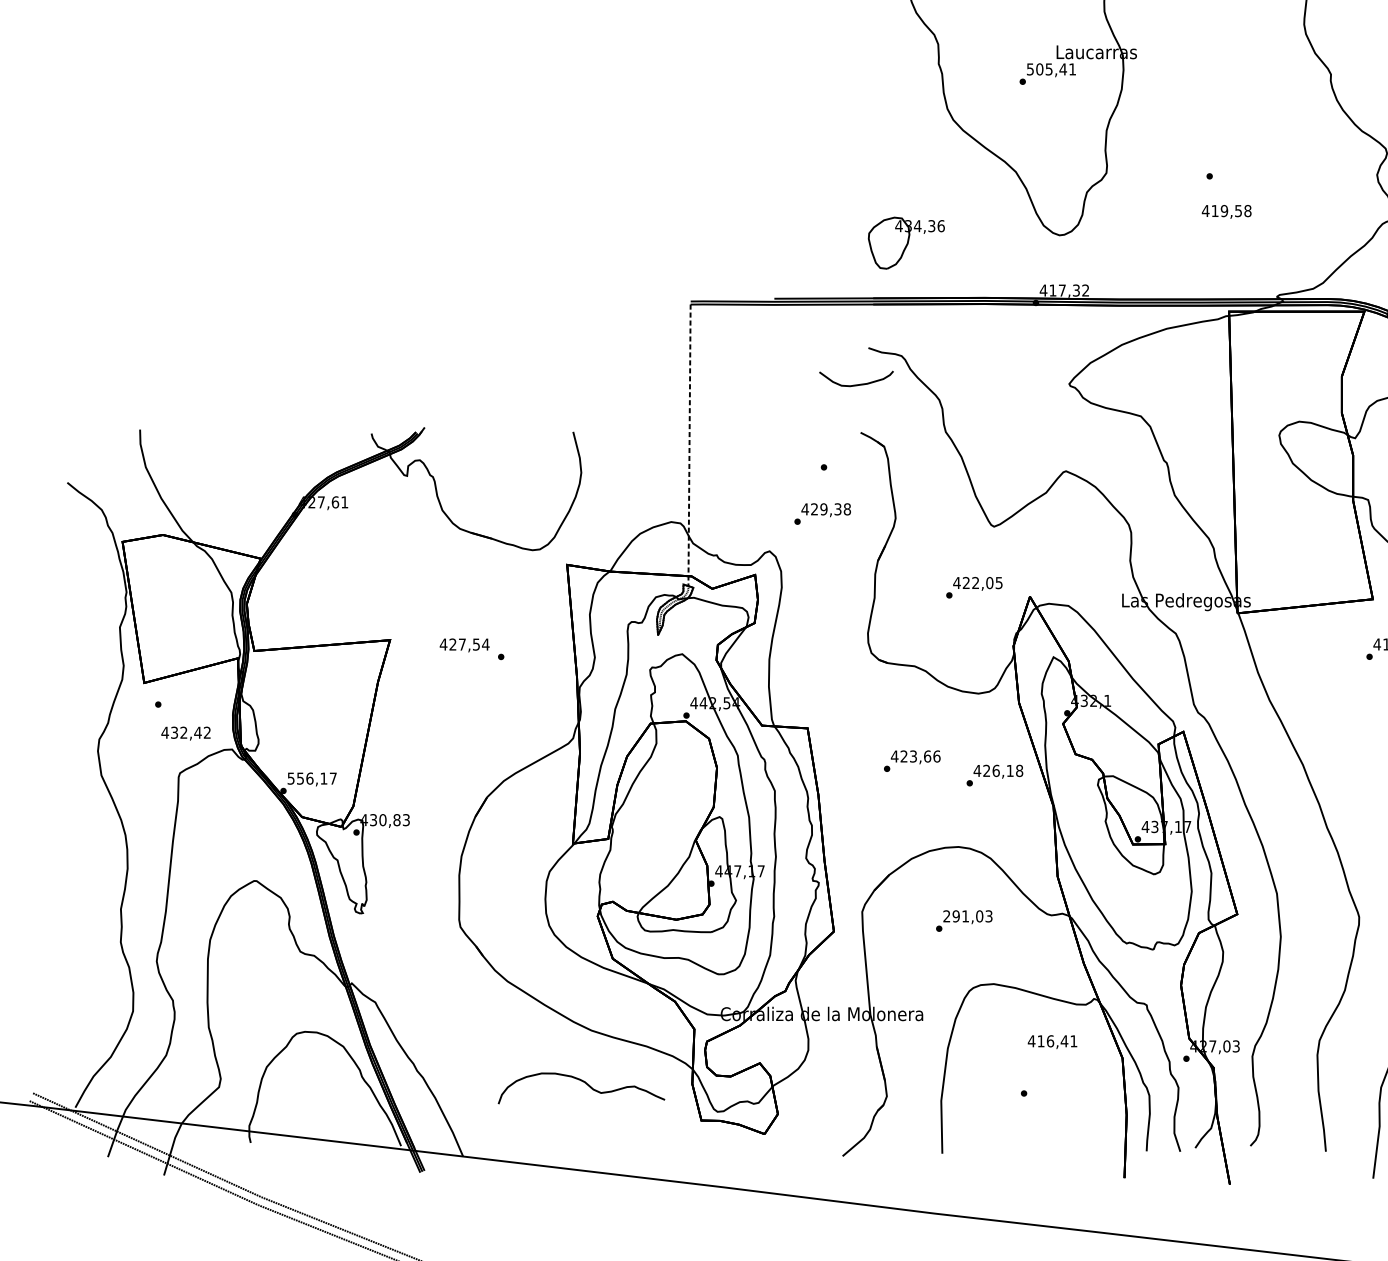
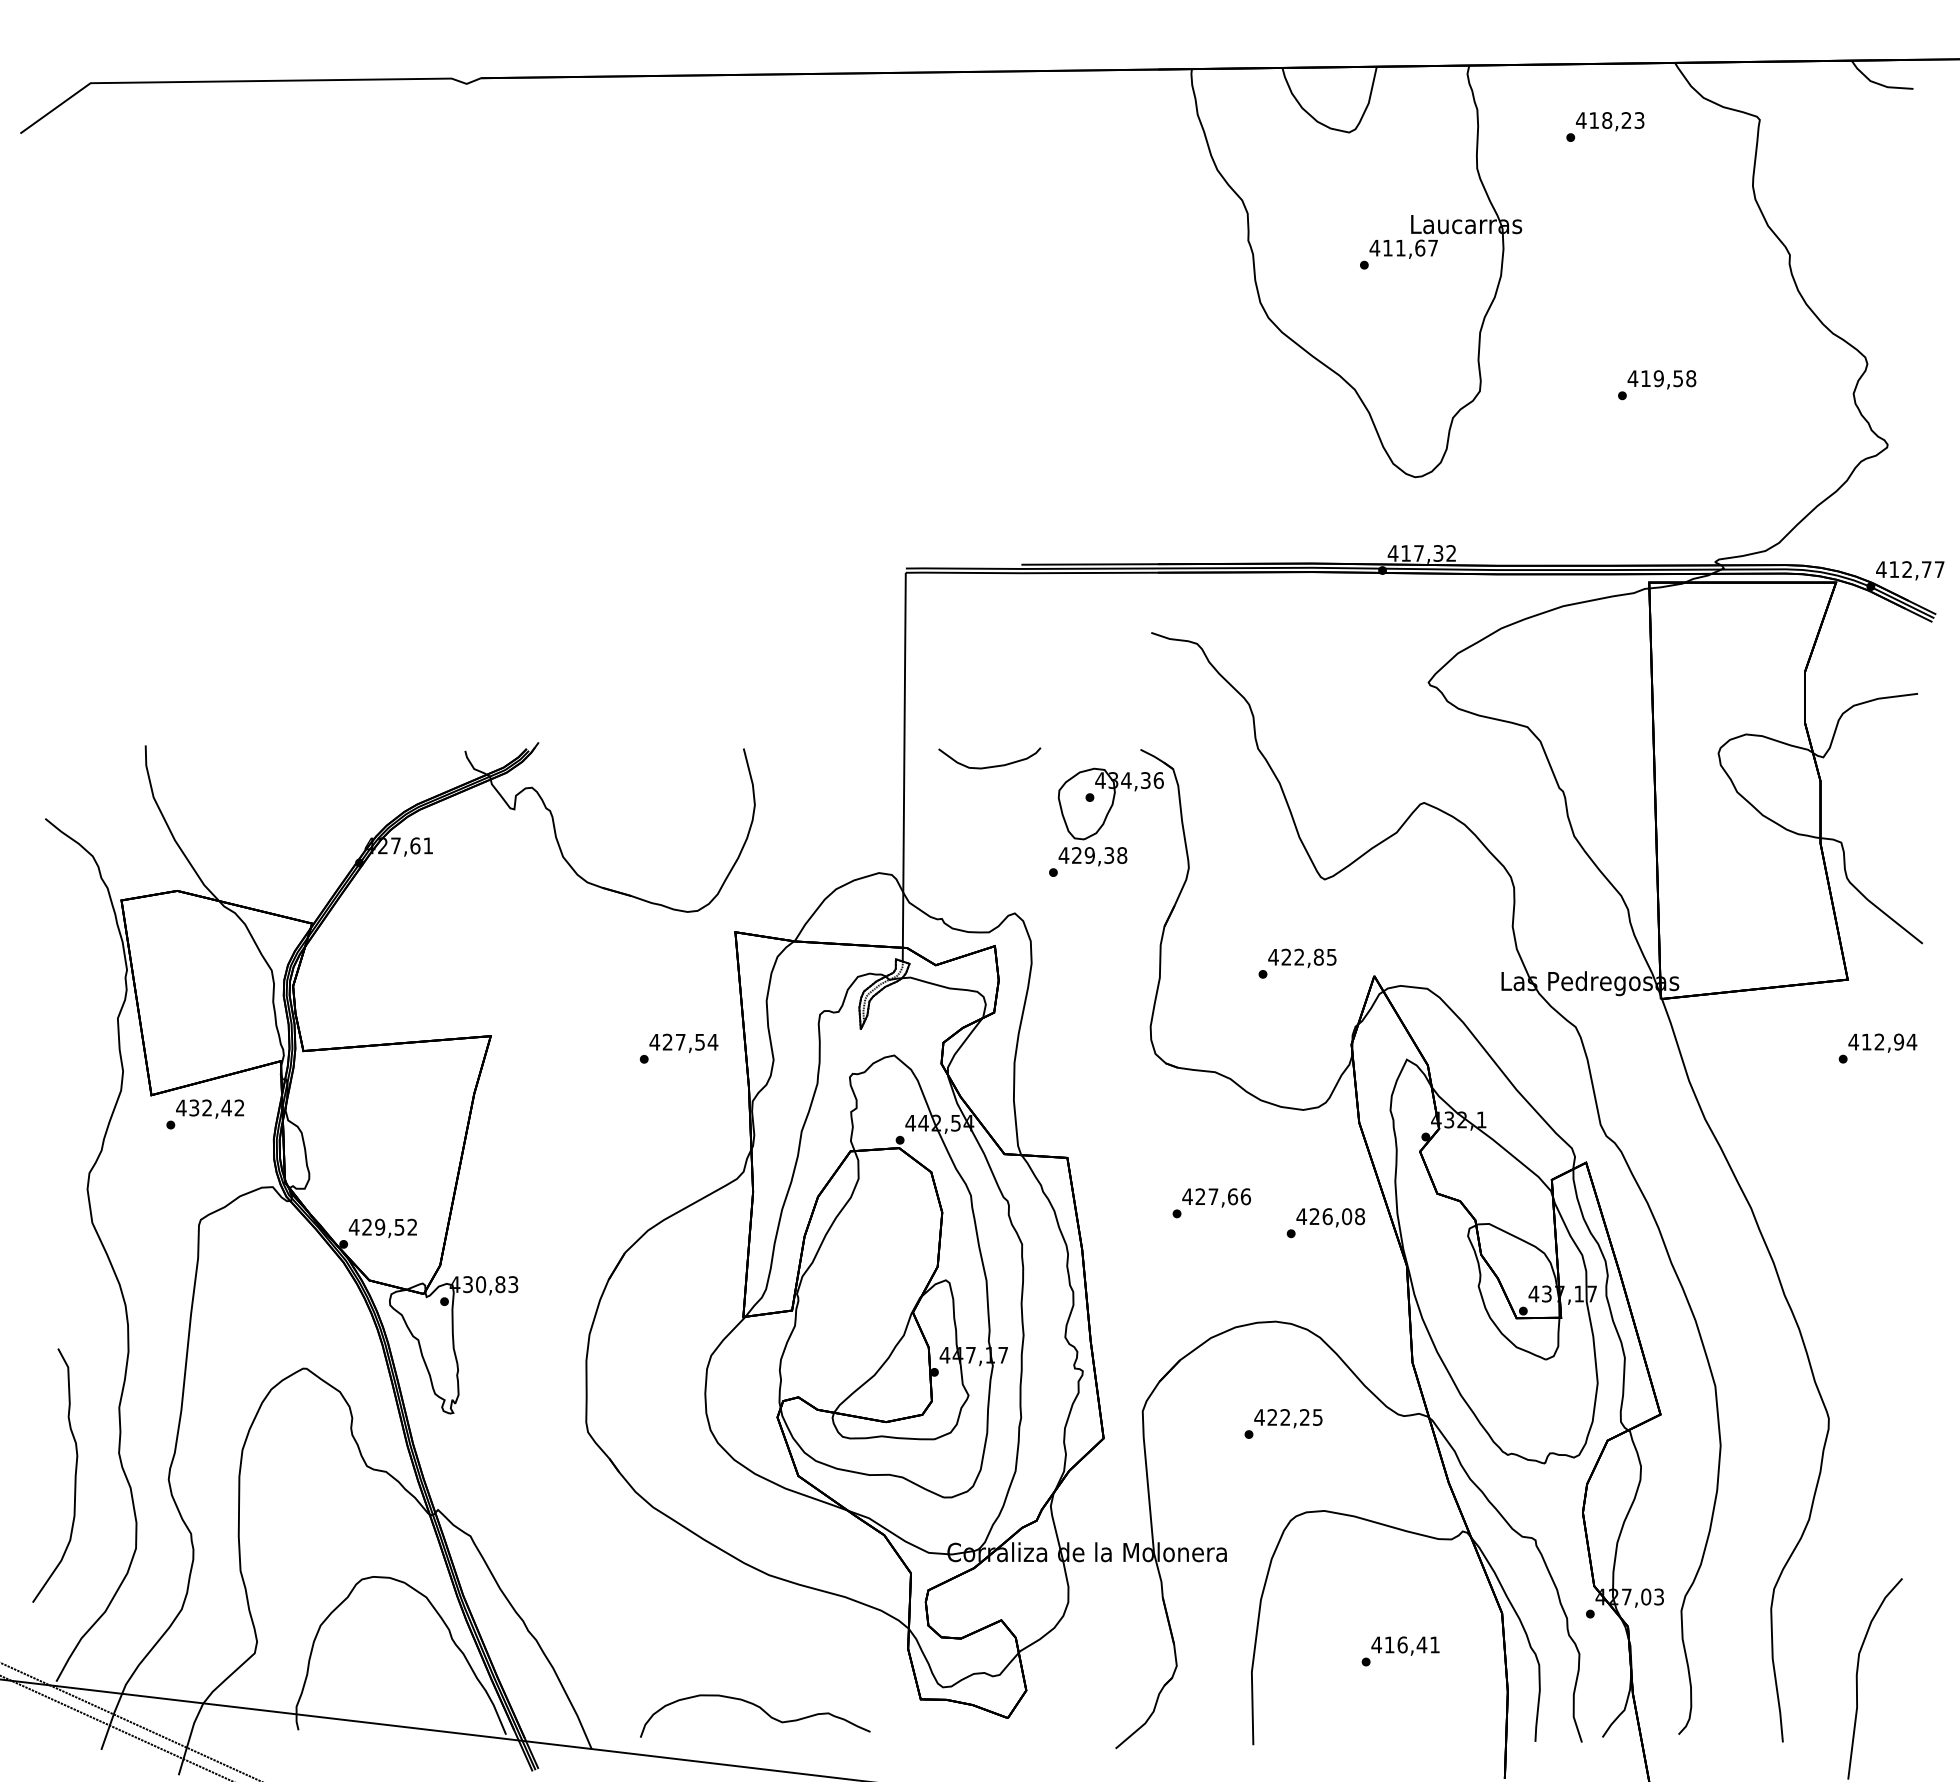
text: (1051, 68) -> (1403, 247), 505,41 -> 411,67
text: (1226, 211) -> (1661, 379), moved
part: (906, 242) -> (1110, 803), moved
curve: (856, 384) -> (989, 766), moved
line: (689, 445) -> (904, 767), dashed -> solid
text: (989, 583) -> (1318, 957), 422,05 -> 422,85
text: (464, 645) -> (683, 1043), moved
text: (185, 733) -> (209, 1108), moved
text: (913, 756) -> (1213, 1196), 423,66 -> 427,66
text: (1010, 770) -> (1347, 1216), 426,18 -> 426,08
text: (311, 778) -> (382, 1226), 556,17 -> 429,52
text: (967, 916) -> (1288, 1417), 291,03 -> 422,25
part: (88, 958) -> (74, 1475), added
text: (1052, 1041) -> (1405, 1645), moved
curve: (585, 1083) -> (760, 1709), moved

